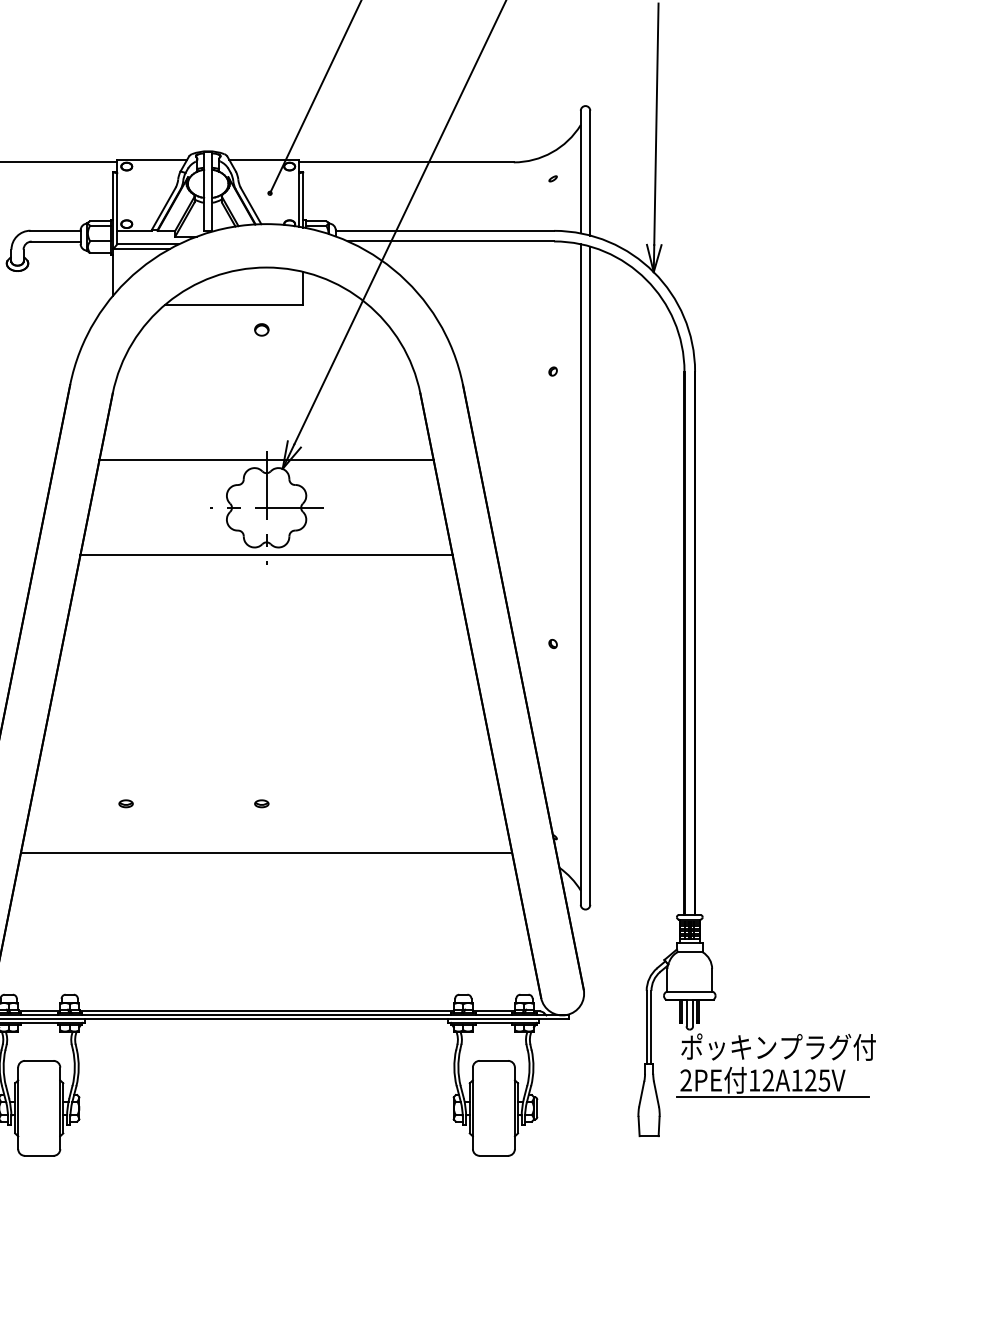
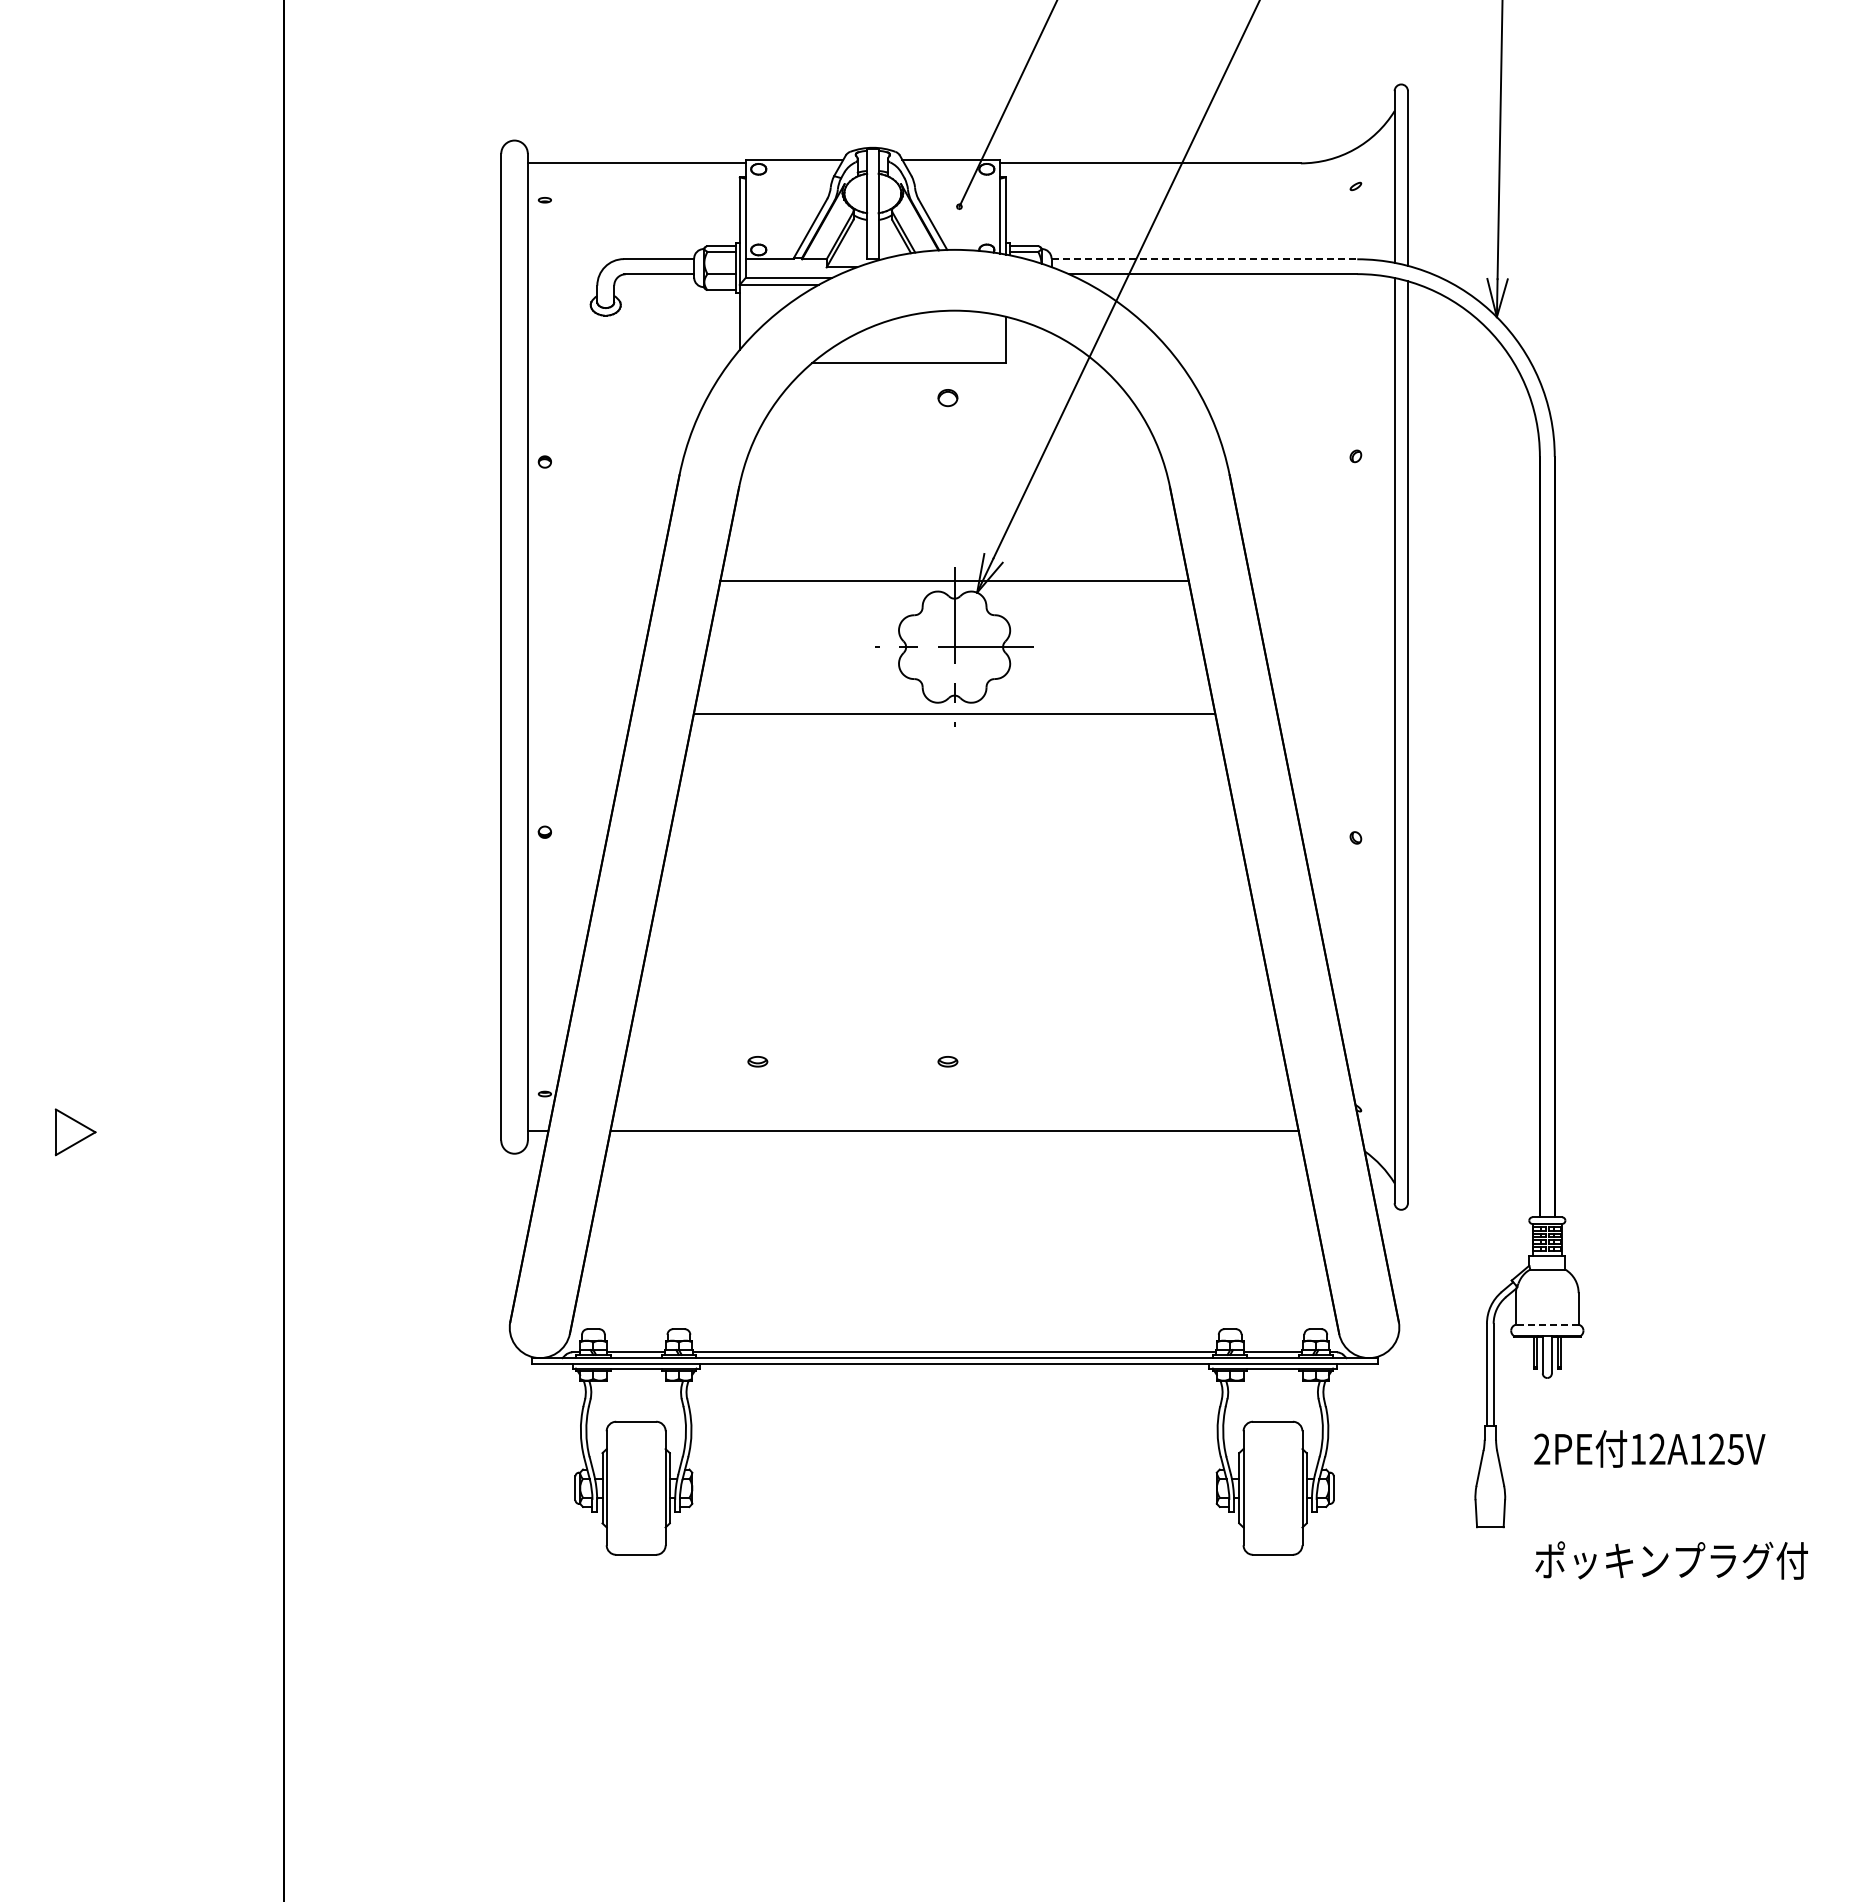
line: (445, 231) -> (1204, 259), solid -> dashed
line: (689, 991) -> (1546, 1324), solid -> dashed
text: (778, 1047) -> (1671, 1560), moved
line: (772, 1096) -> (1663, 1471), removed

